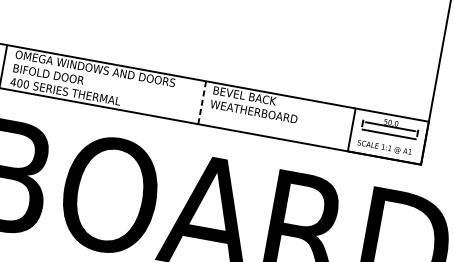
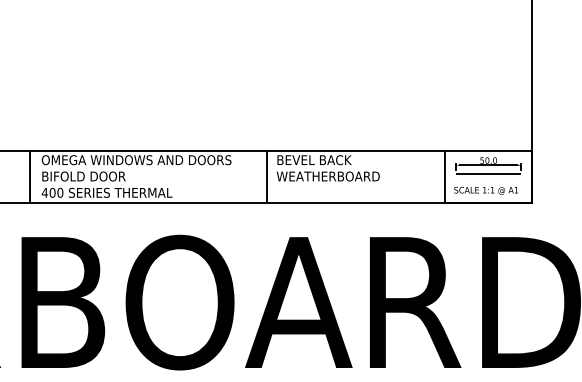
line: (201, 103) -> (266, 177), dashed -> solid

